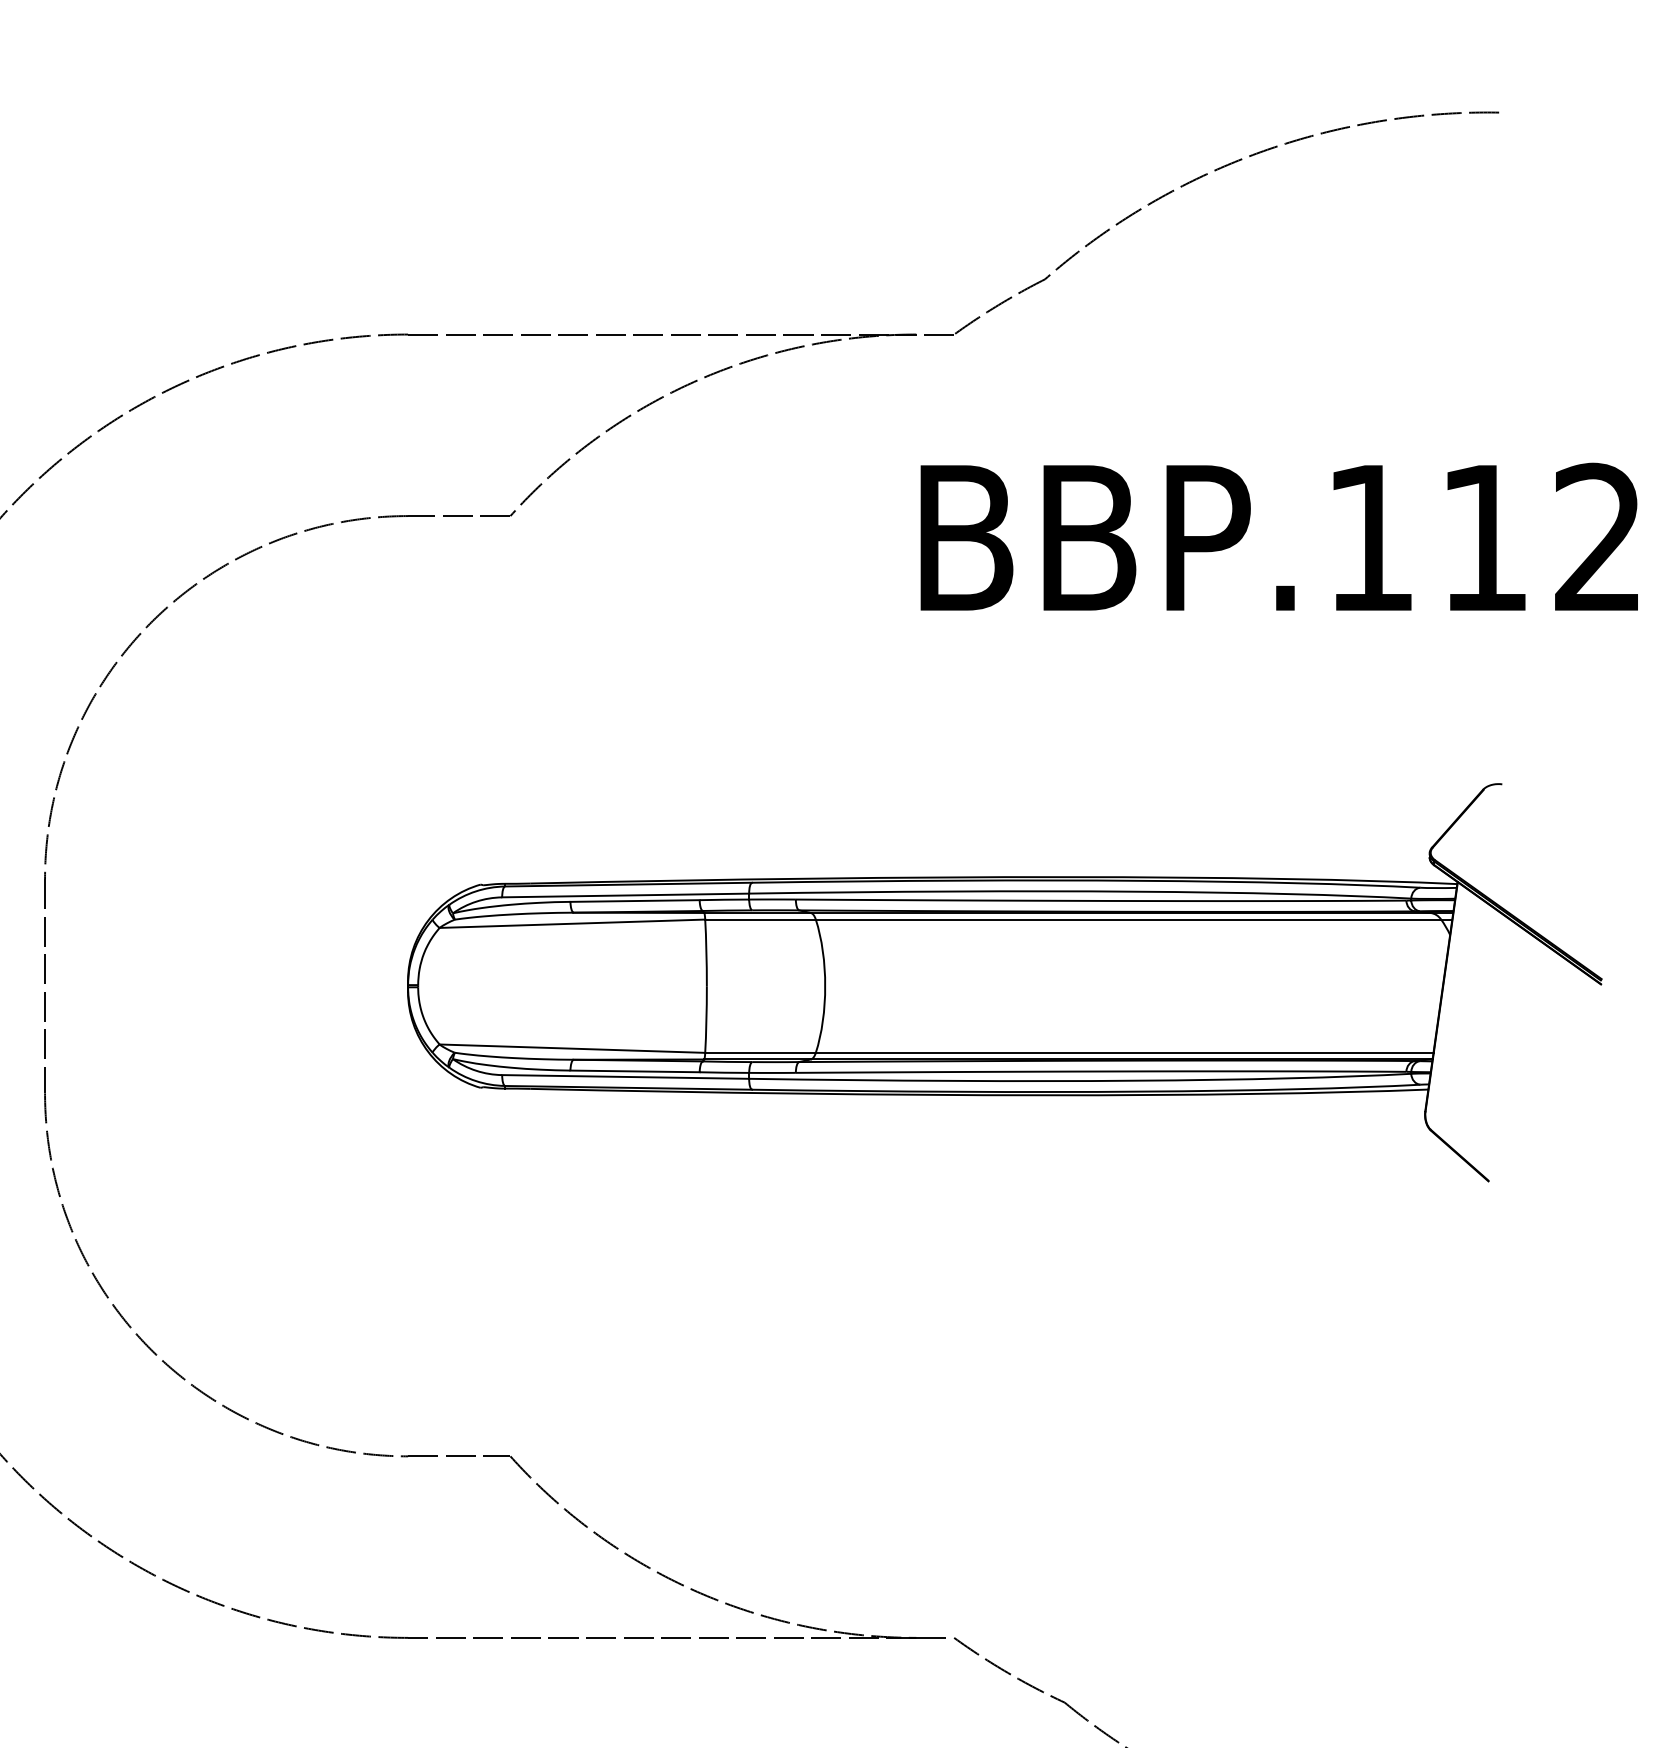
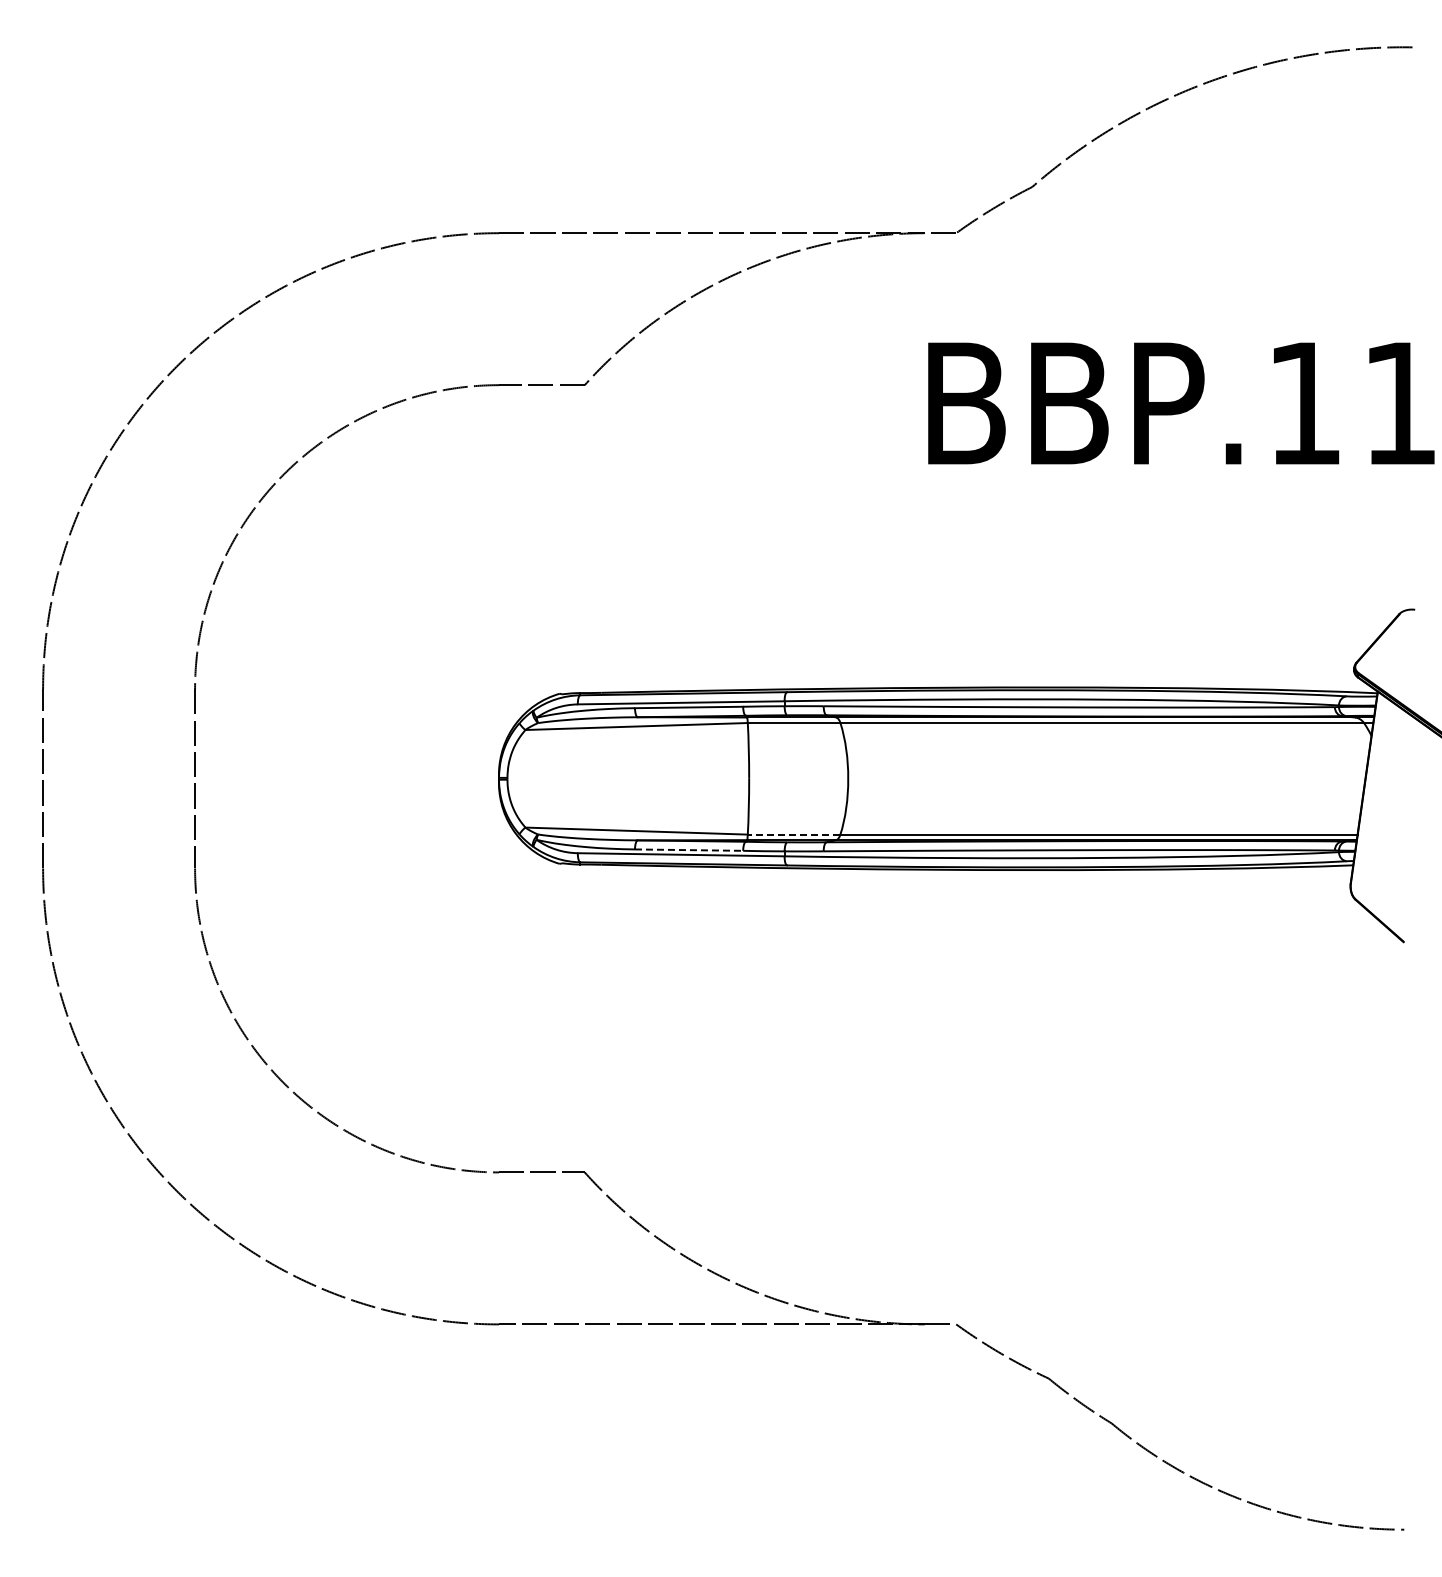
line: (759, 1052) -> (793, 834), solid -> dashed
line: (635, 1071) -> (689, 850), solid -> dashed

